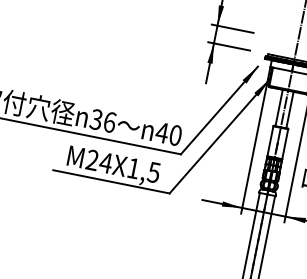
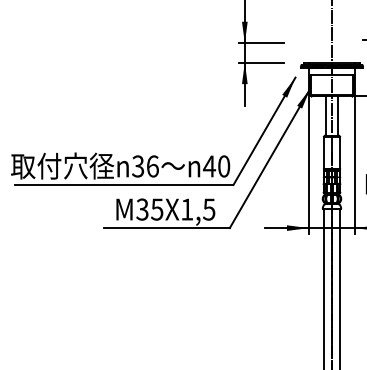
text: (98, 161) -> (149, 209), M24X1,5 -> M35X1,5

